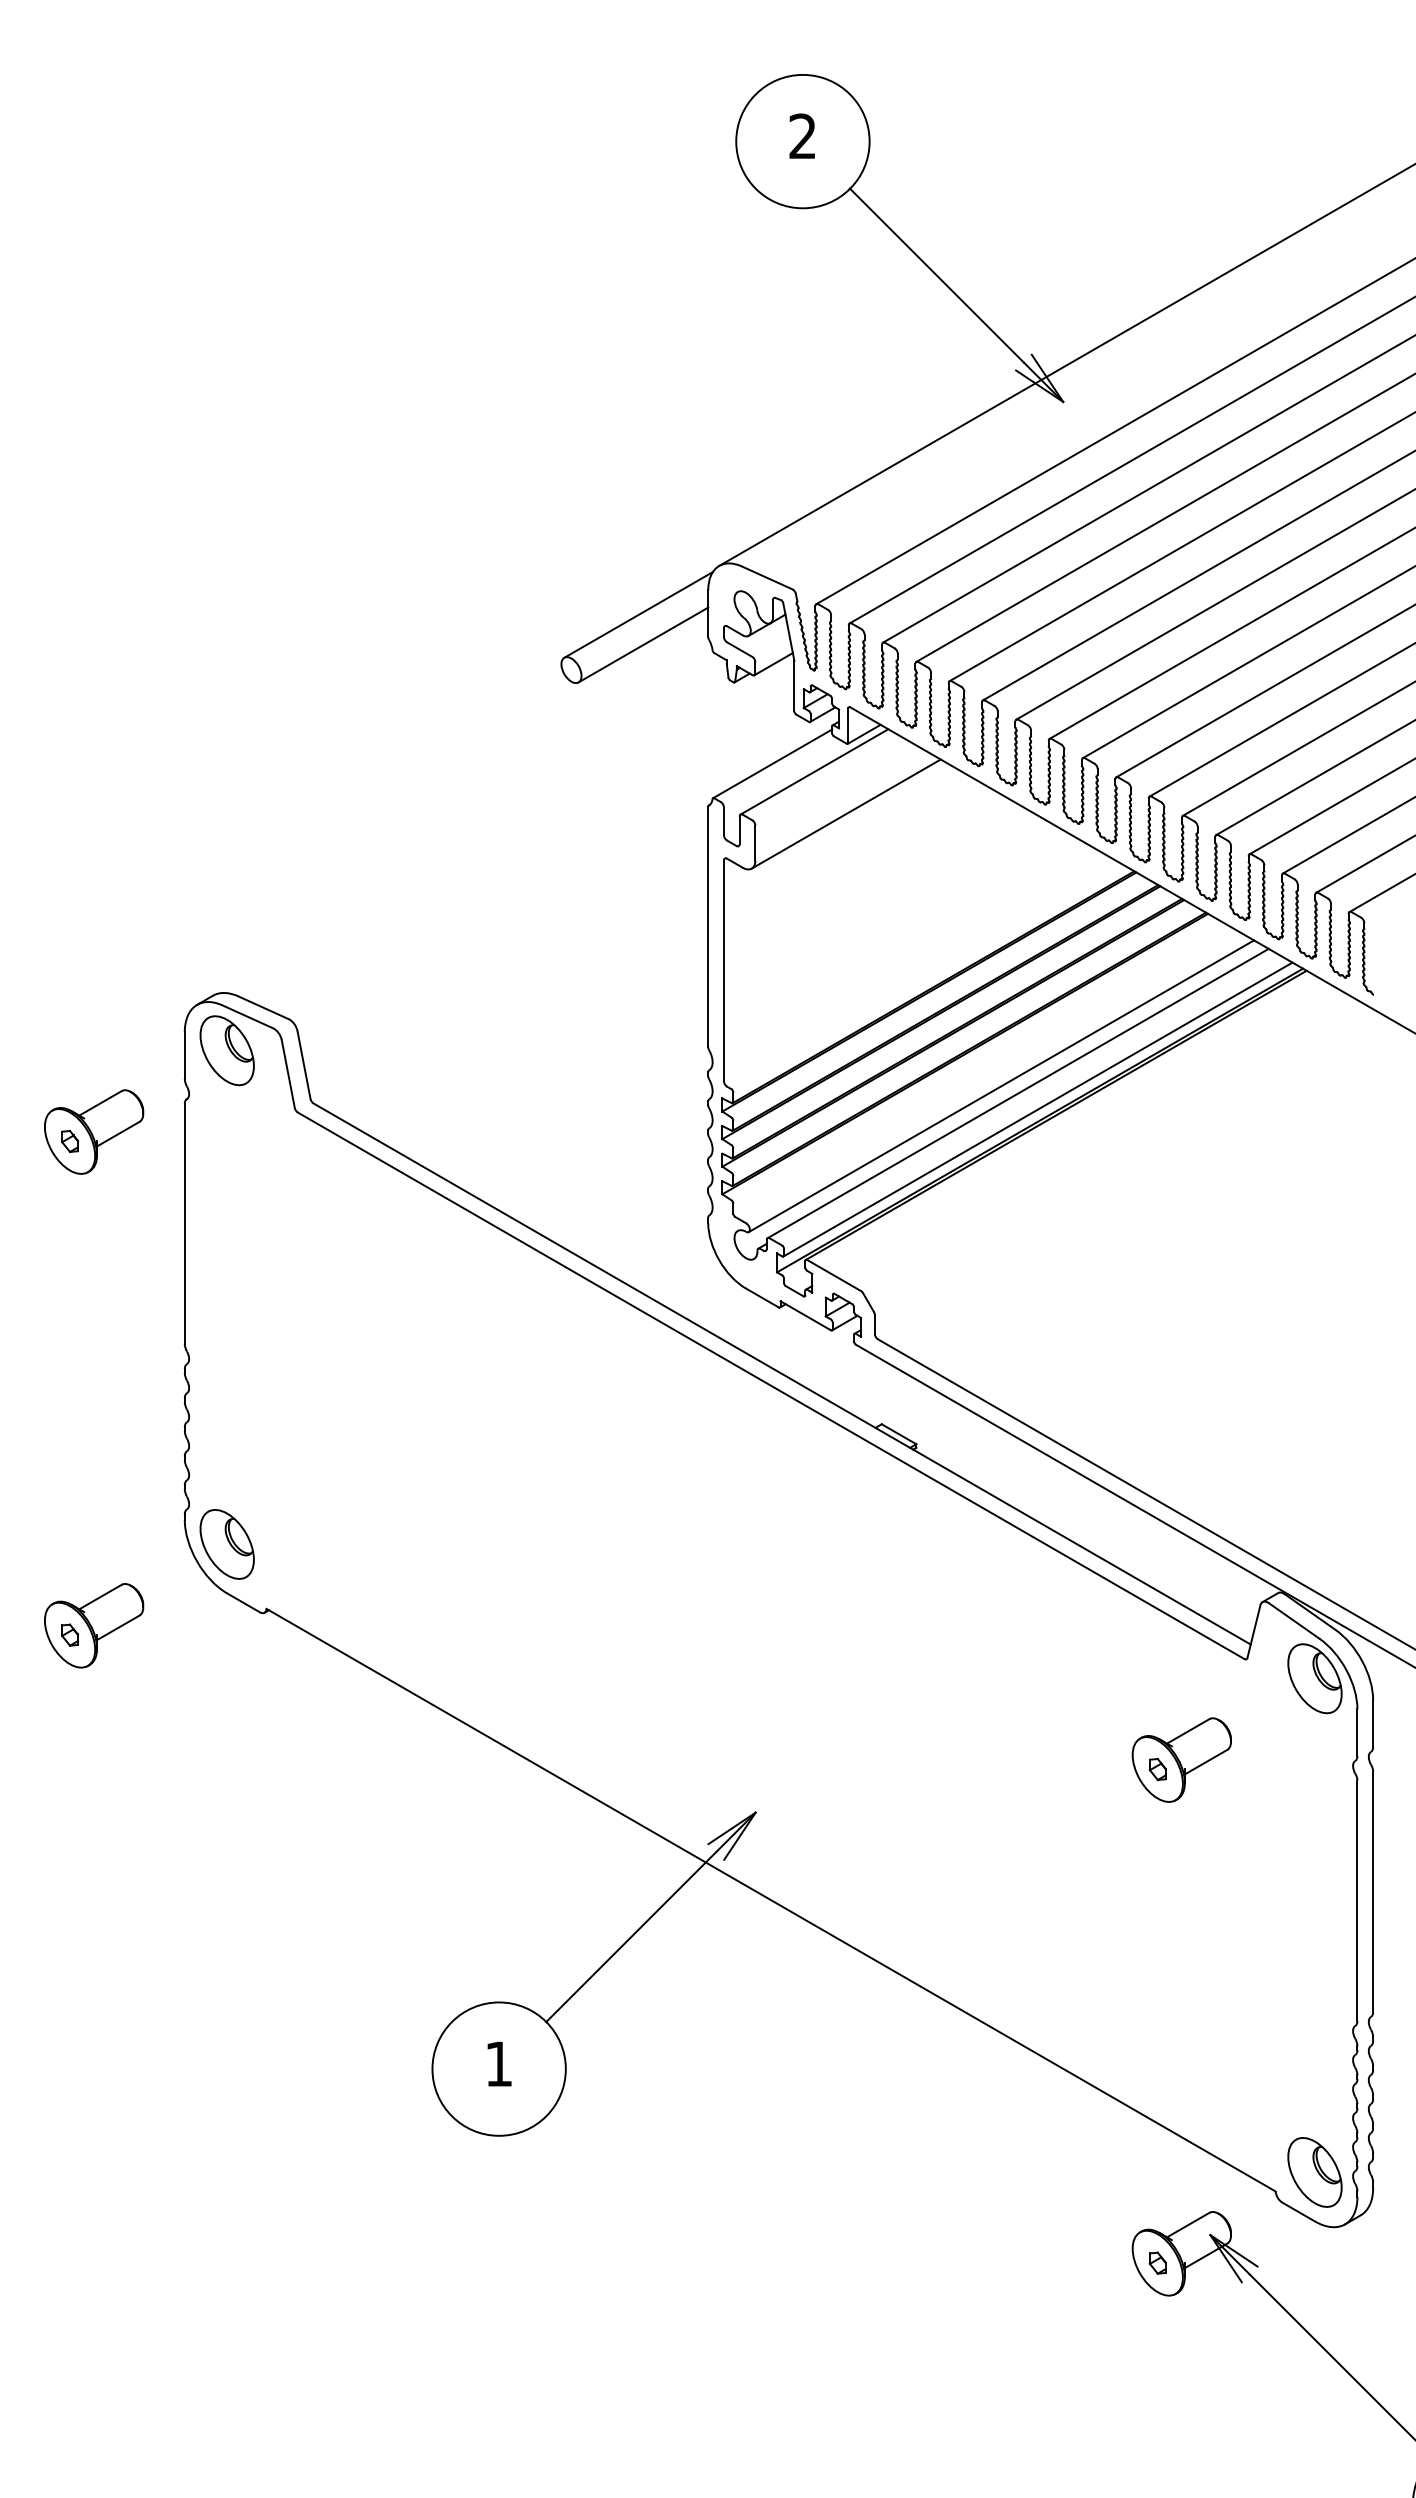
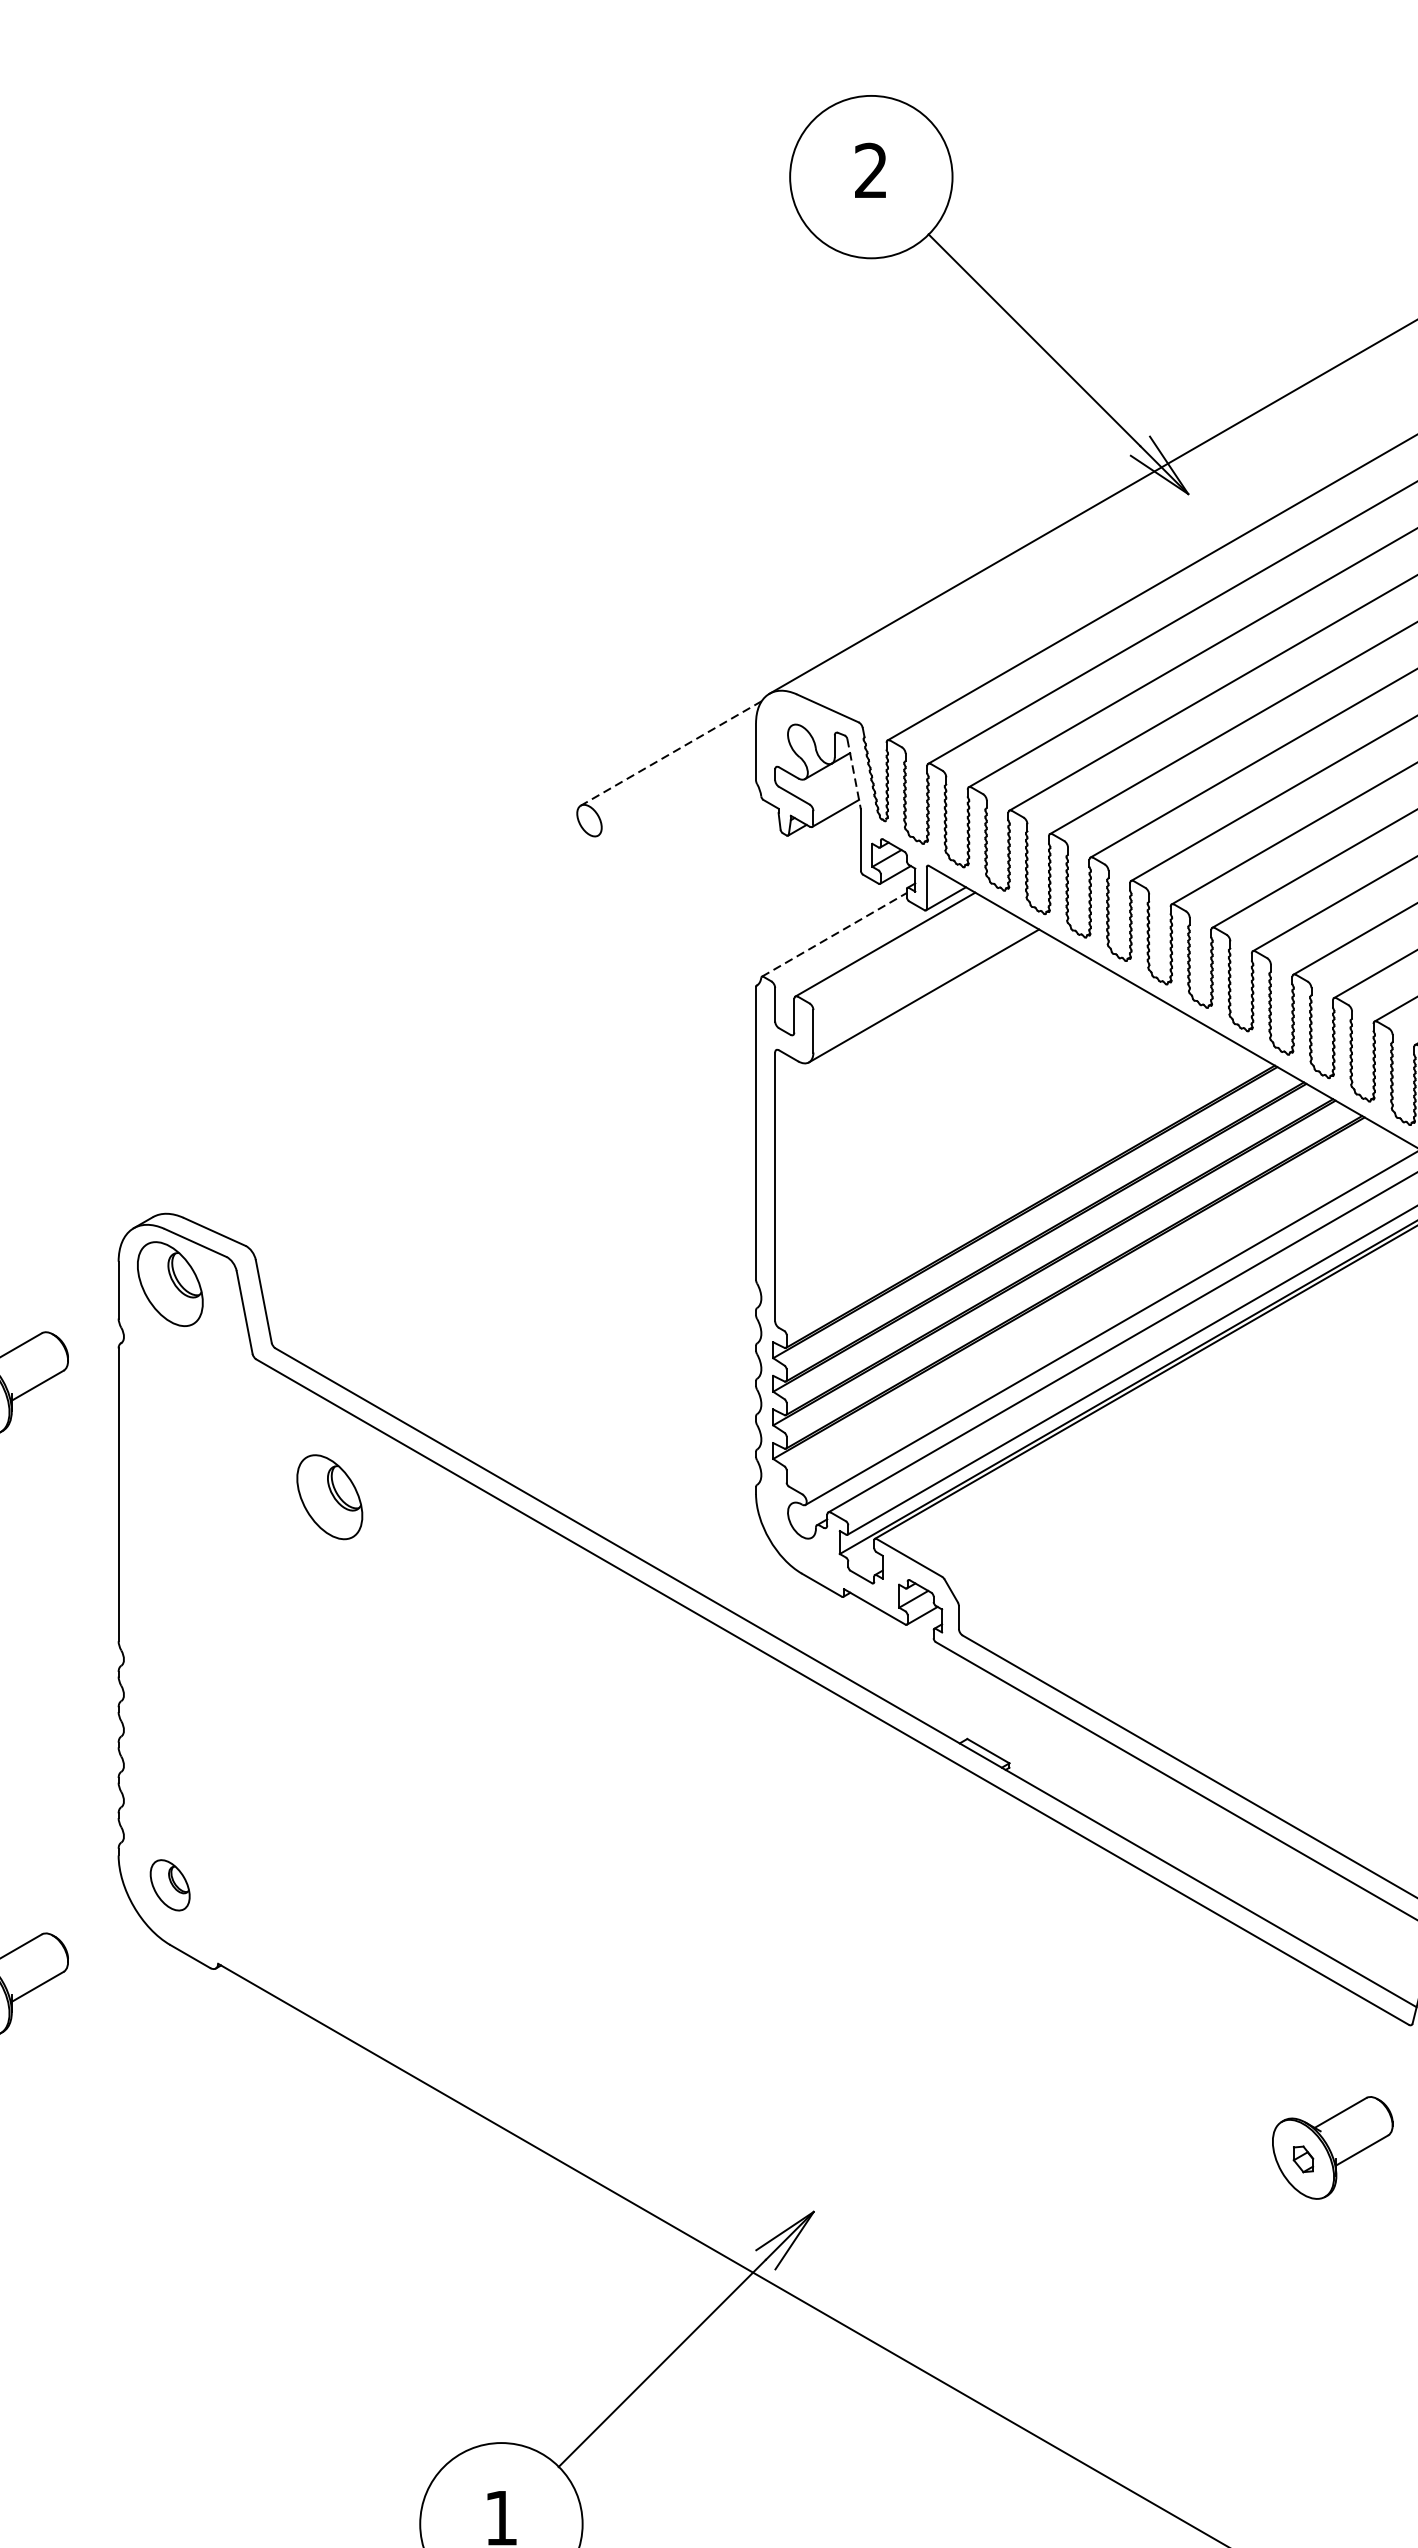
line: (638, 614) -> (671, 752), solid -> dashed
line: (788, 632) -> (853, 774), solid -> dashed
line: (643, 644) -> (677, 789), removed
line: (772, 763) -> (834, 934), solid -> dashed
part: (357, 1225) -> (328, 1496), added
part: (226, 1544) -> (169, 1885), size x0.6

